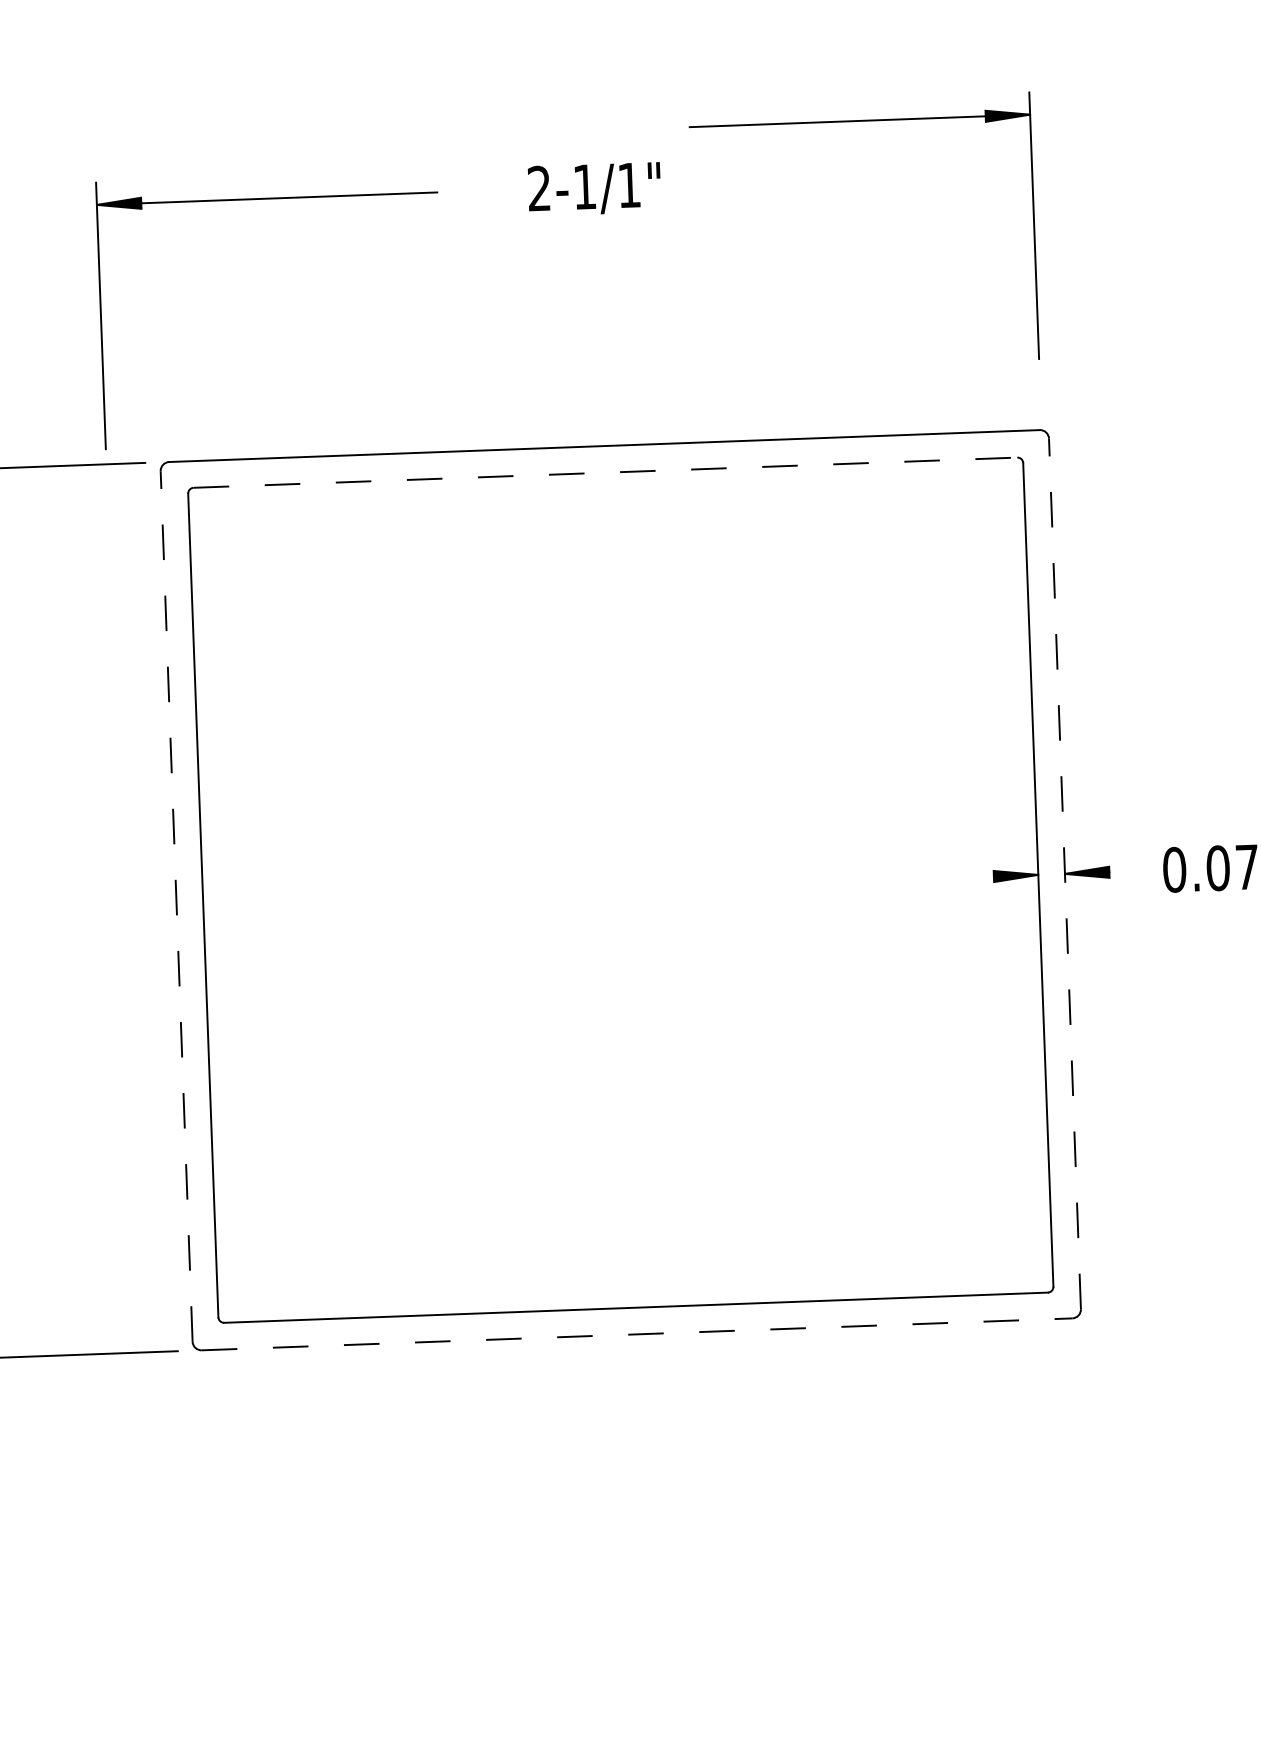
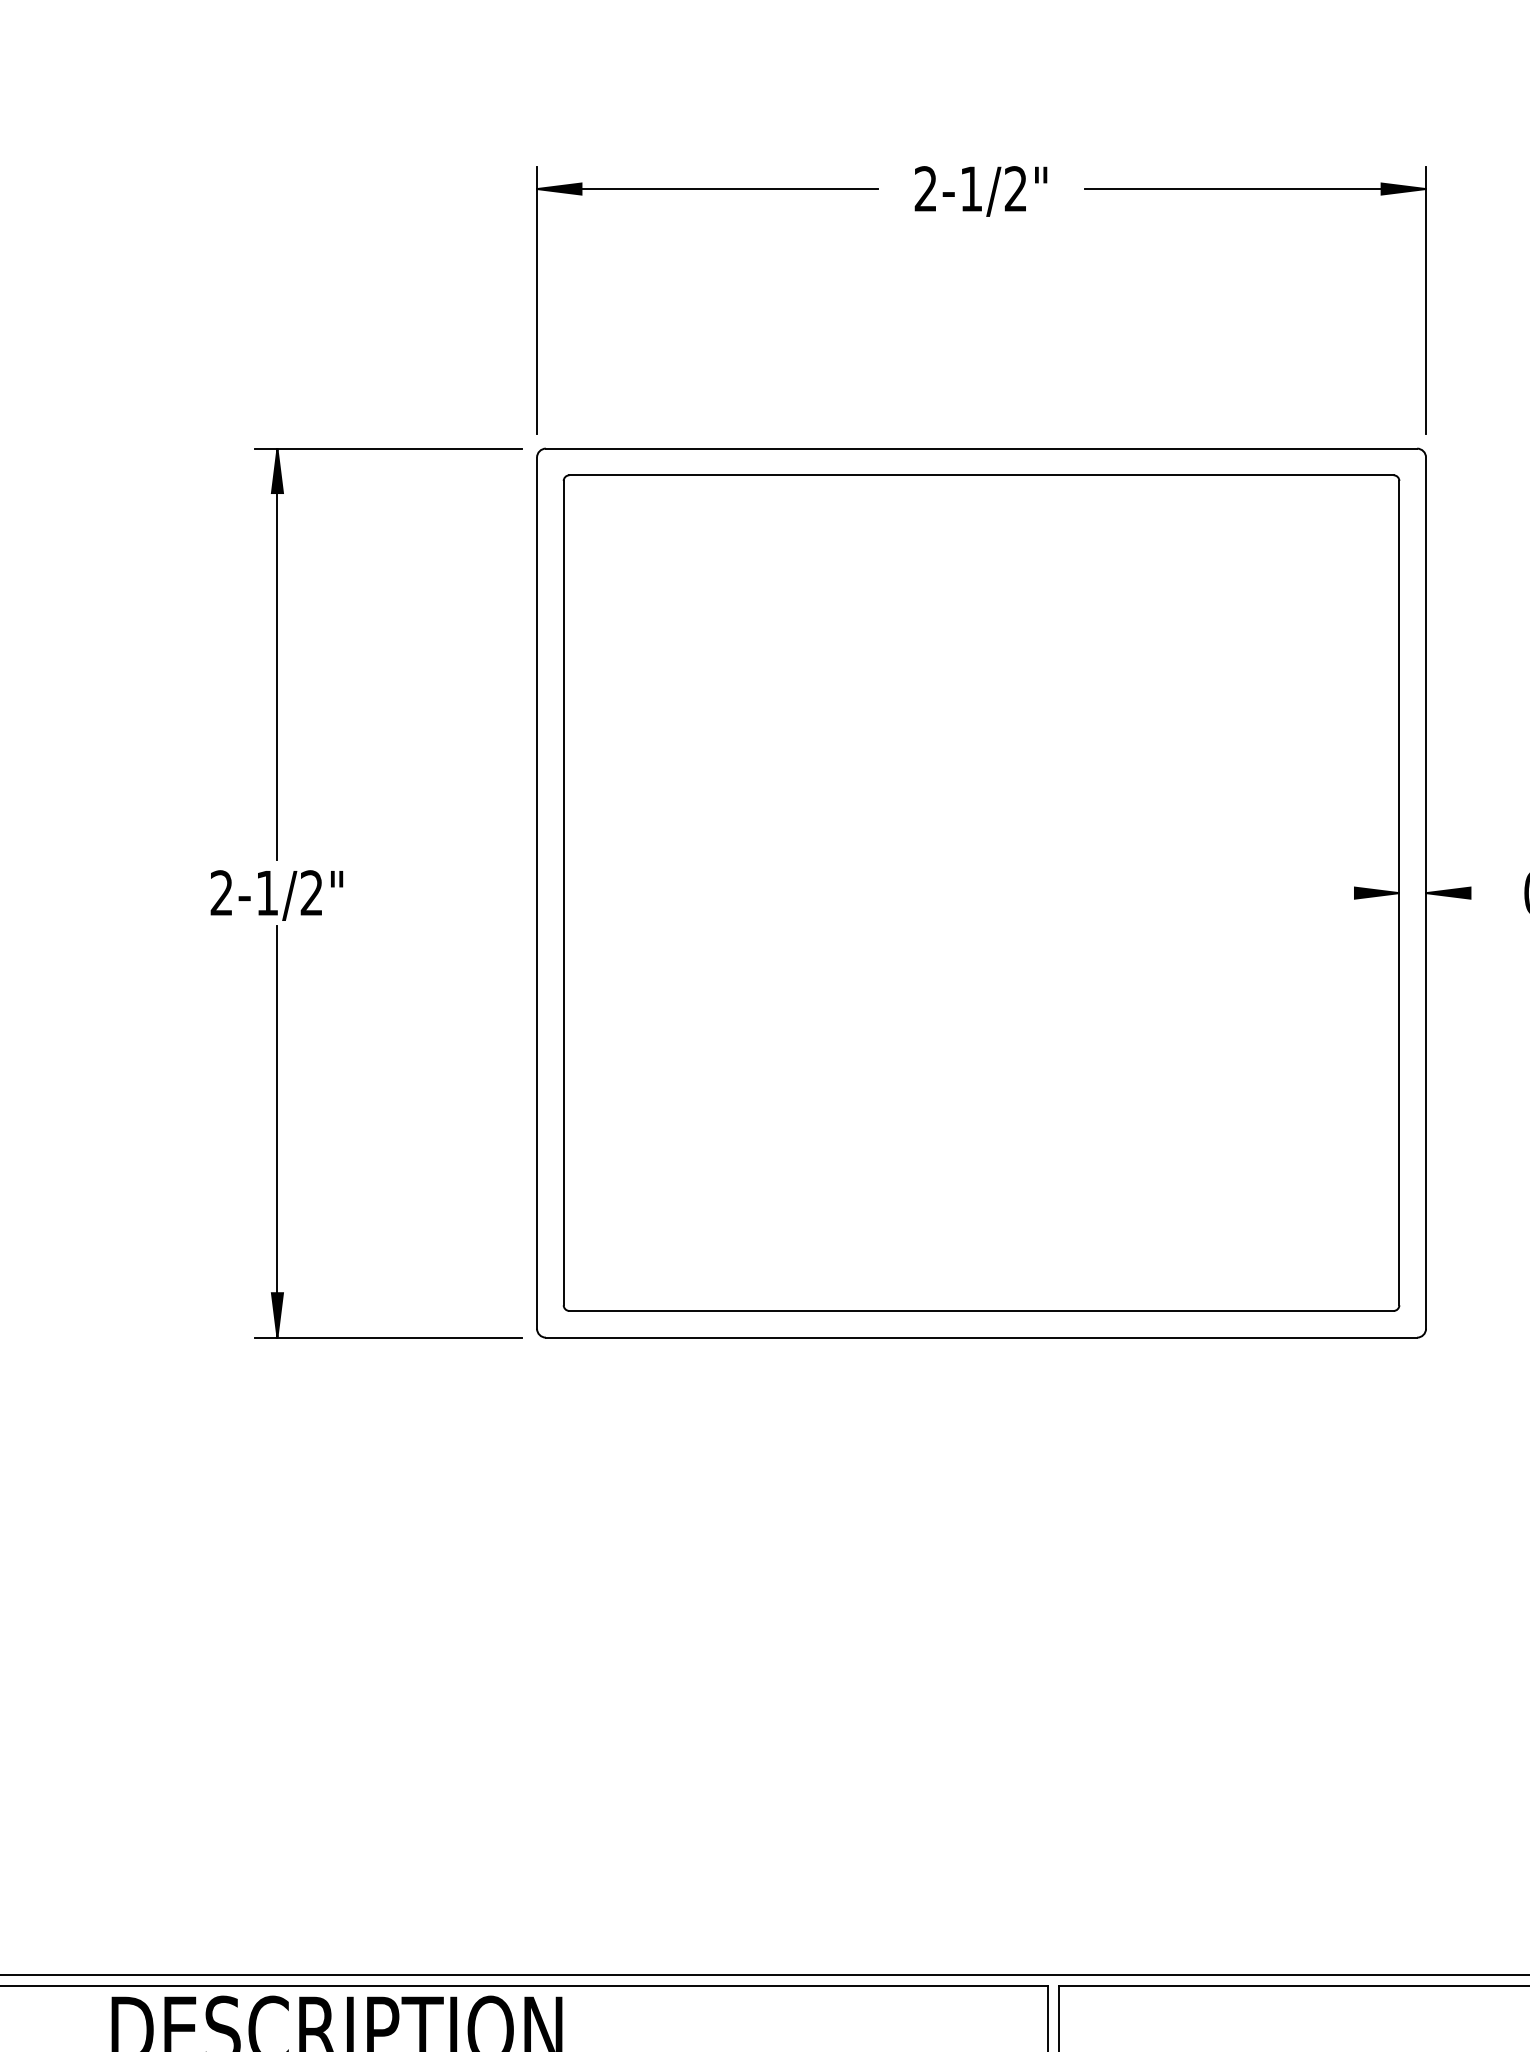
part: (859, 121) -> (1255, 189), moved
text: (628, 184) -> (1015, 188), 2-1/1" -> 2-1/2"
part: (267, 199) -> (707, 189), moved
line: (606, 472) -> (982, 475), dashed -> solid
line: (1065, 874) -> (1426, 893), dashed -> solid
line: (177, 906) -> (537, 893), dashed -> solid
line: (637, 1334) -> (981, 1337), dashed -> solid

